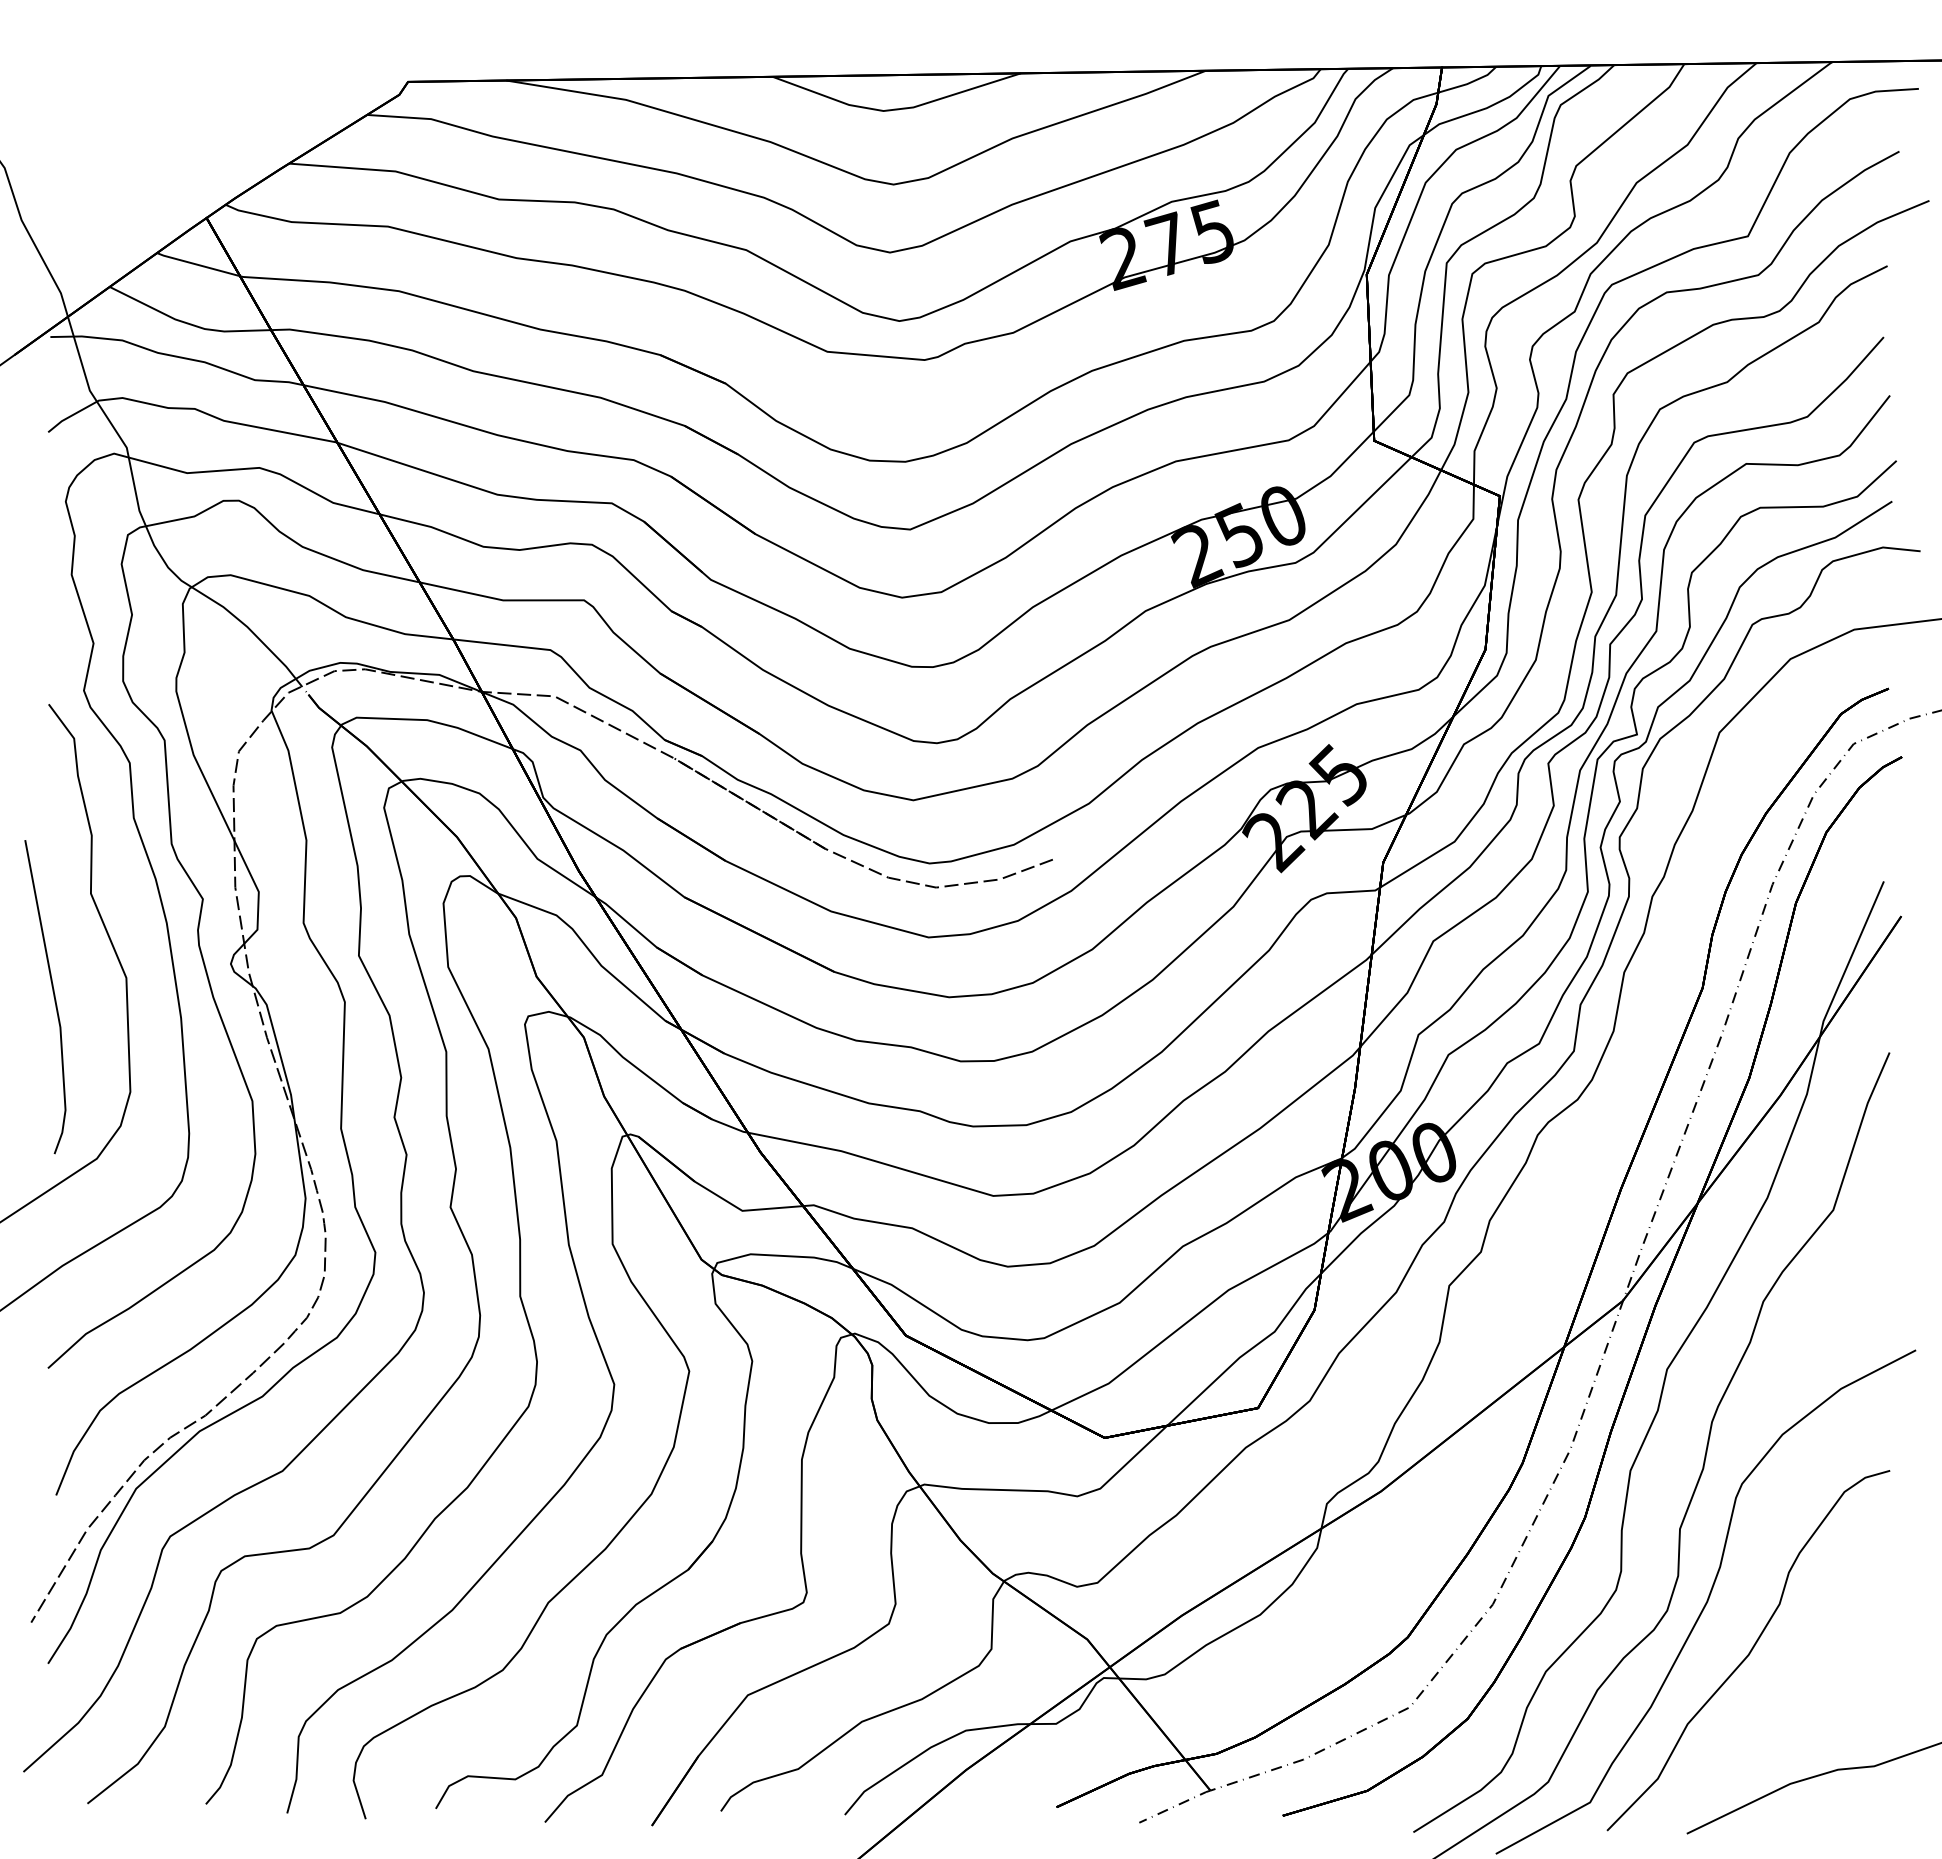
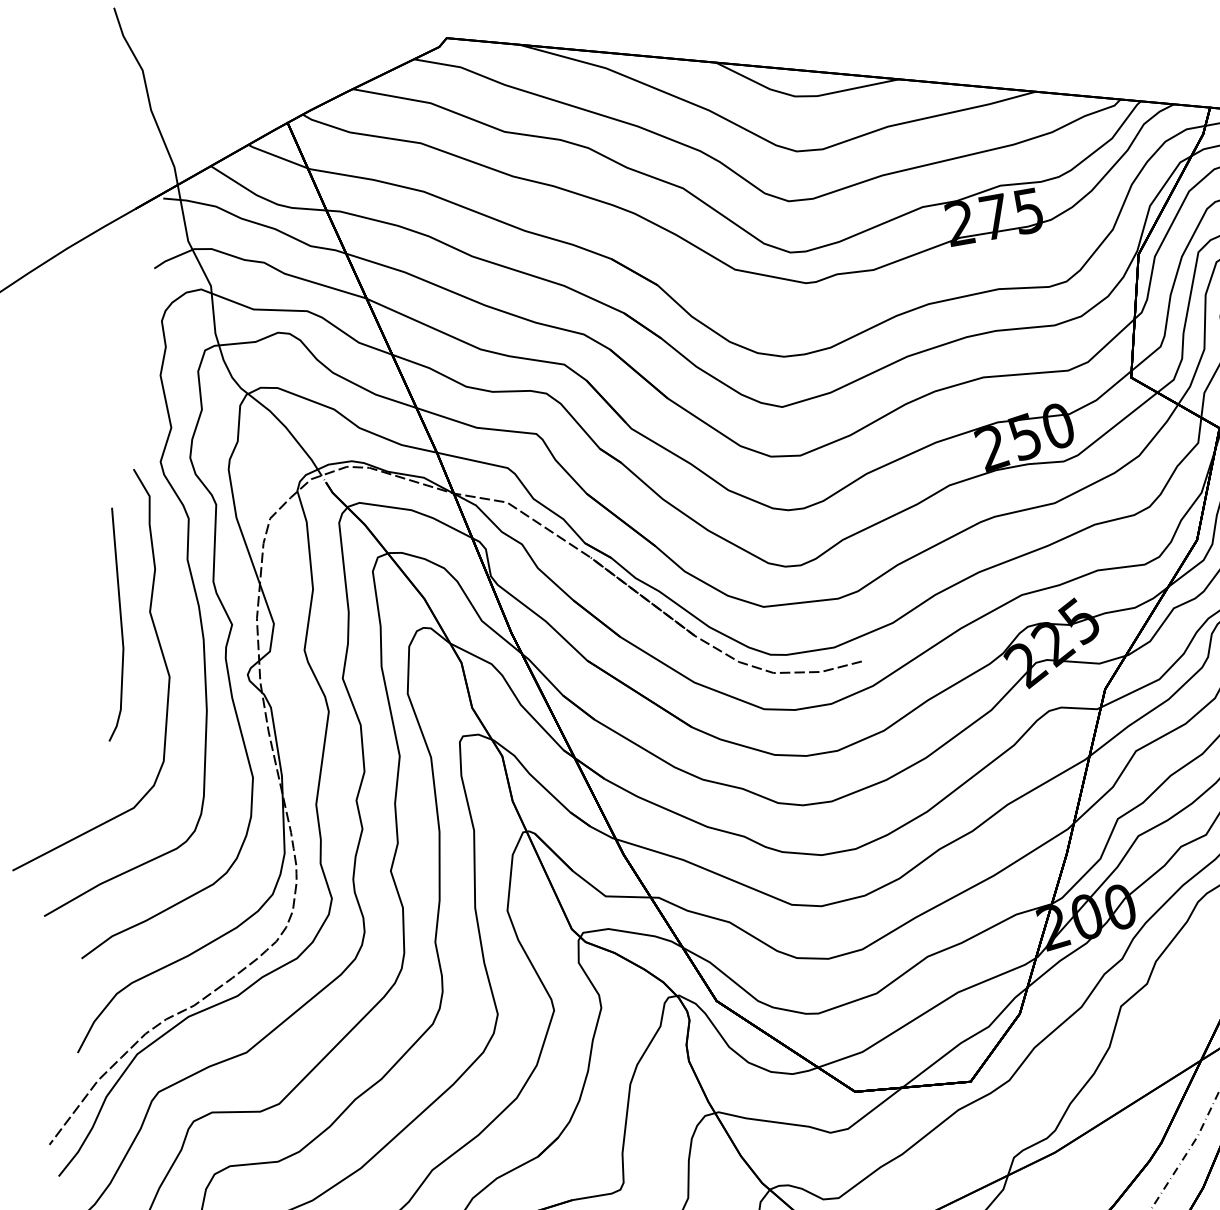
line: (53, 997) -> (120, 625), moved

